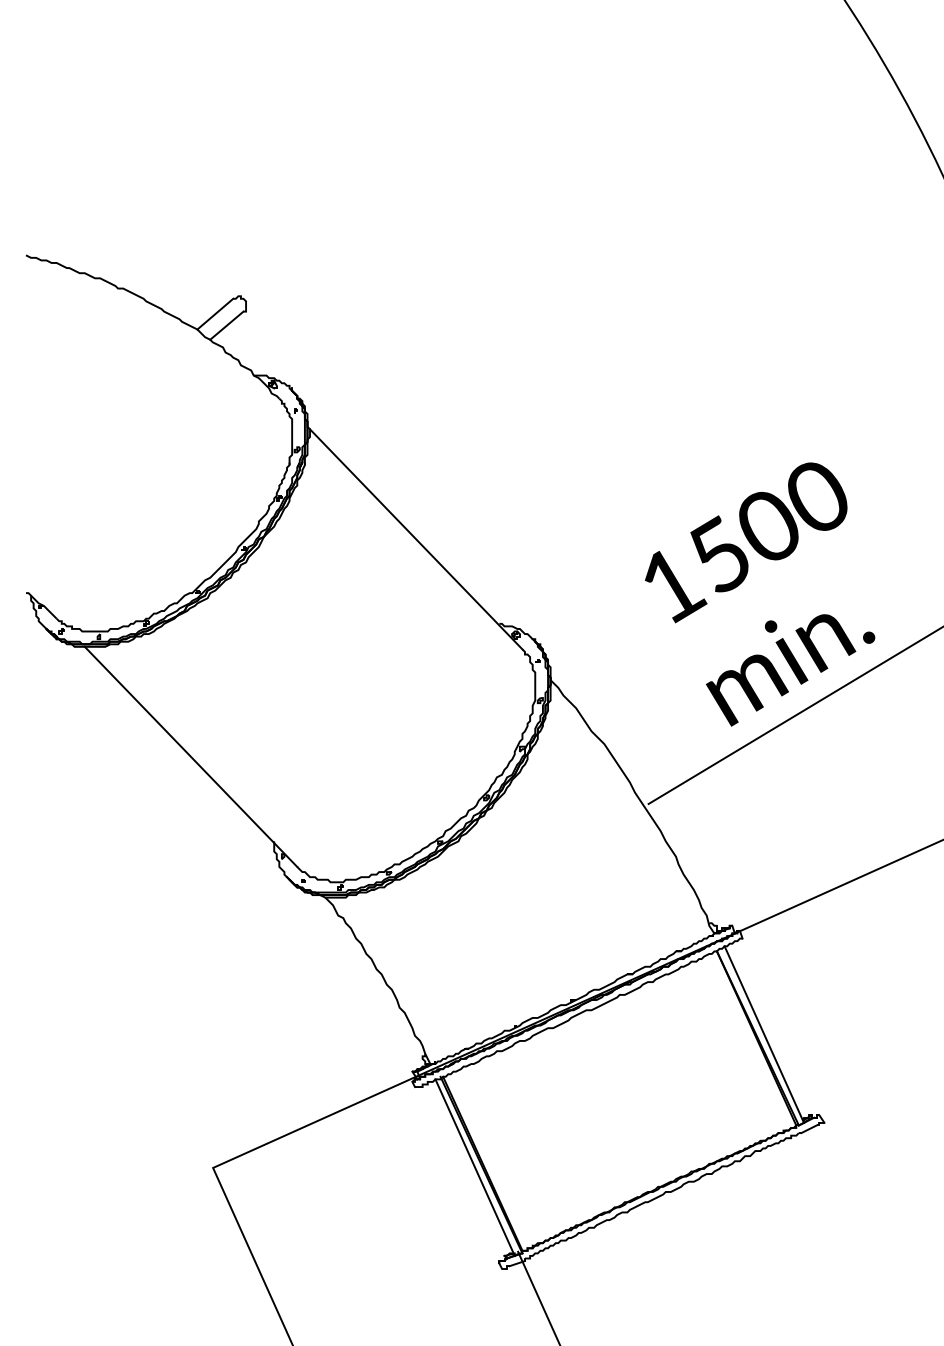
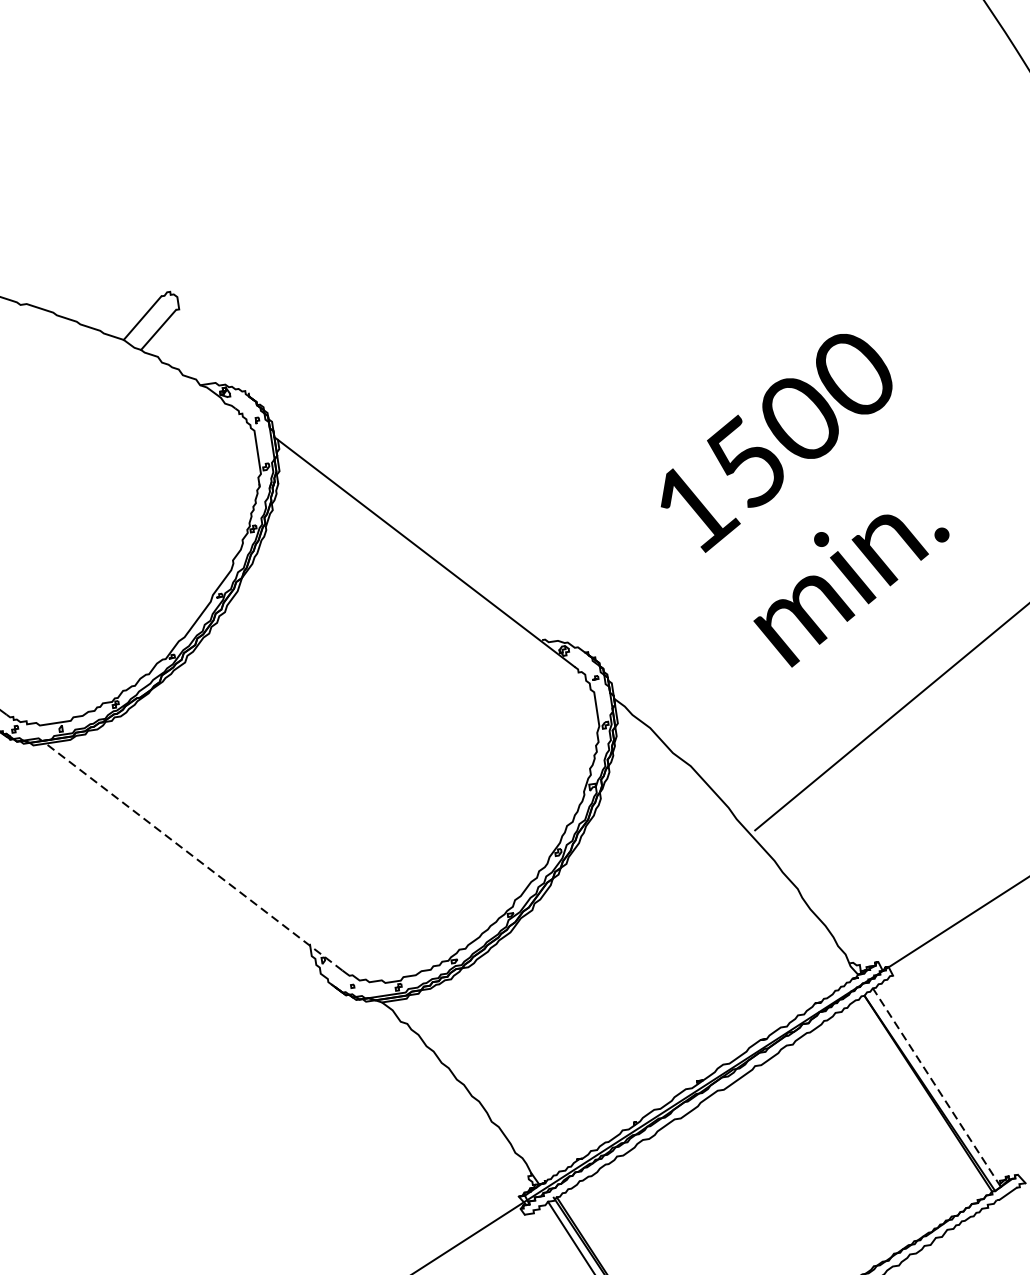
text: (760, 594) -> (802, 502), moved
line: (191, 756) -> (194, 856), solid -> dashed
line: (764, 1034) -> (937, 1087), solid -> dashed

